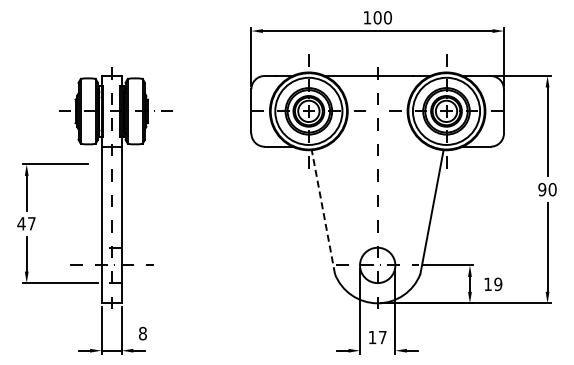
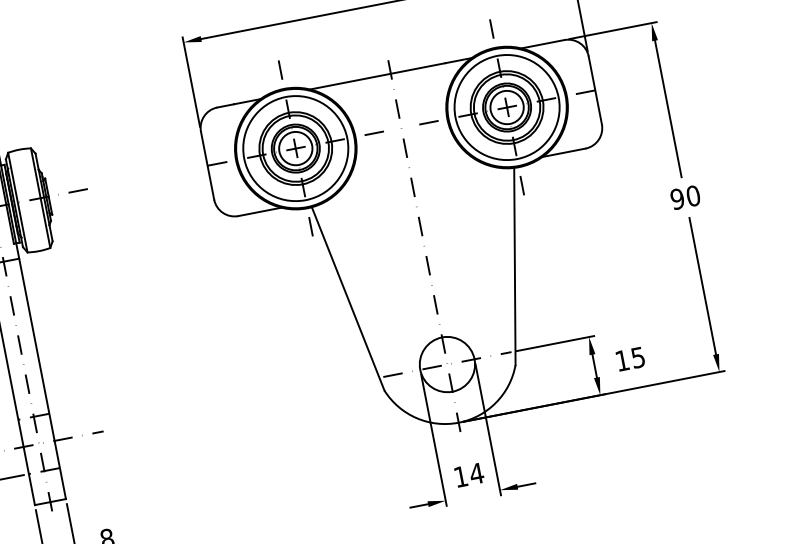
line: (323, 211) -> (348, 297), dashed -> solid
text: (498, 283) -> (638, 356), 19 -> 15
text: (382, 337) -> (476, 473), 17 -> 14

